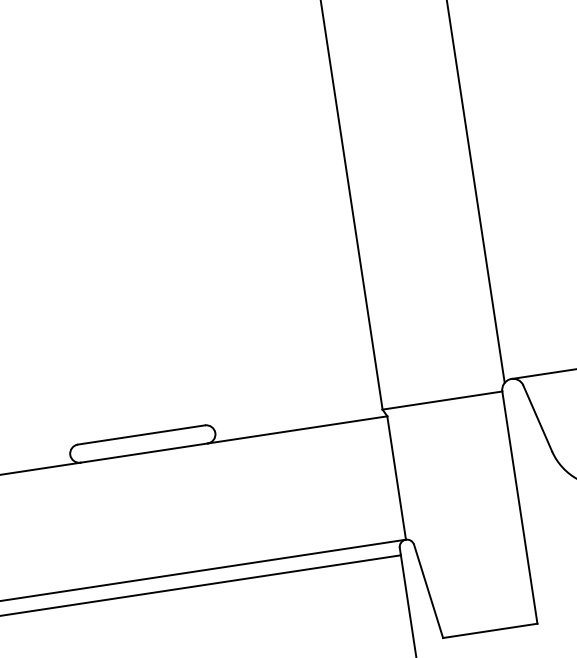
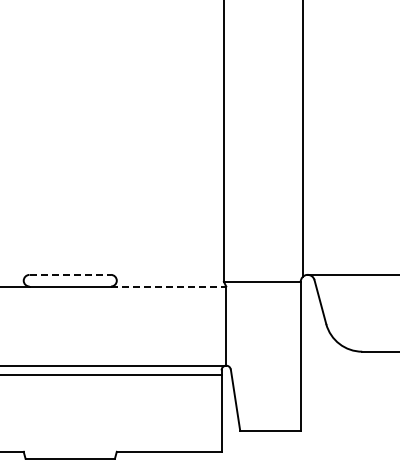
line: (297, 429) -> (168, 286), solid -> dashed
line: (141, 434) -> (70, 274), solid -> dashed

